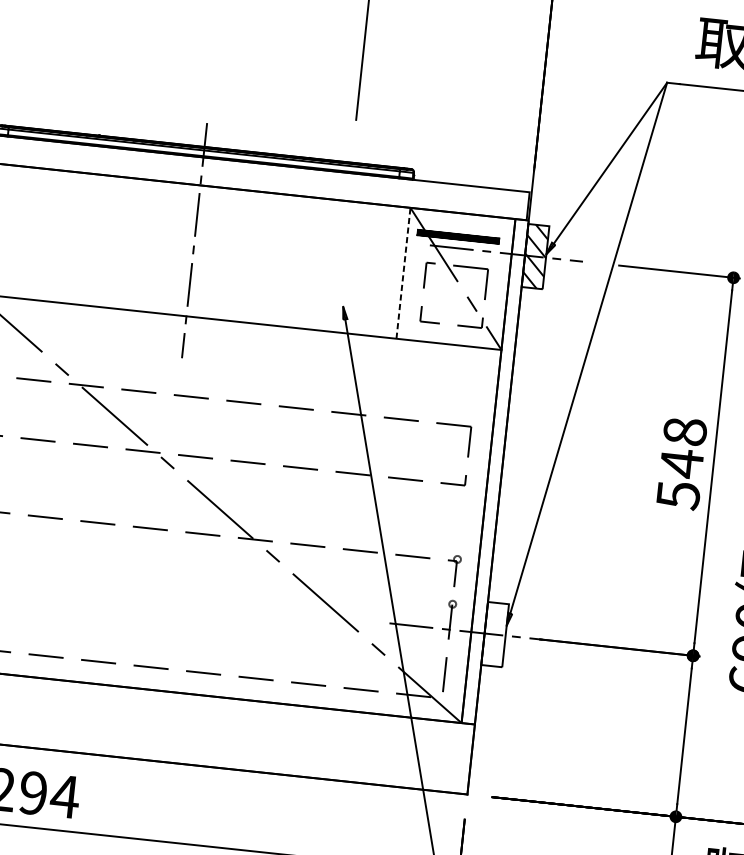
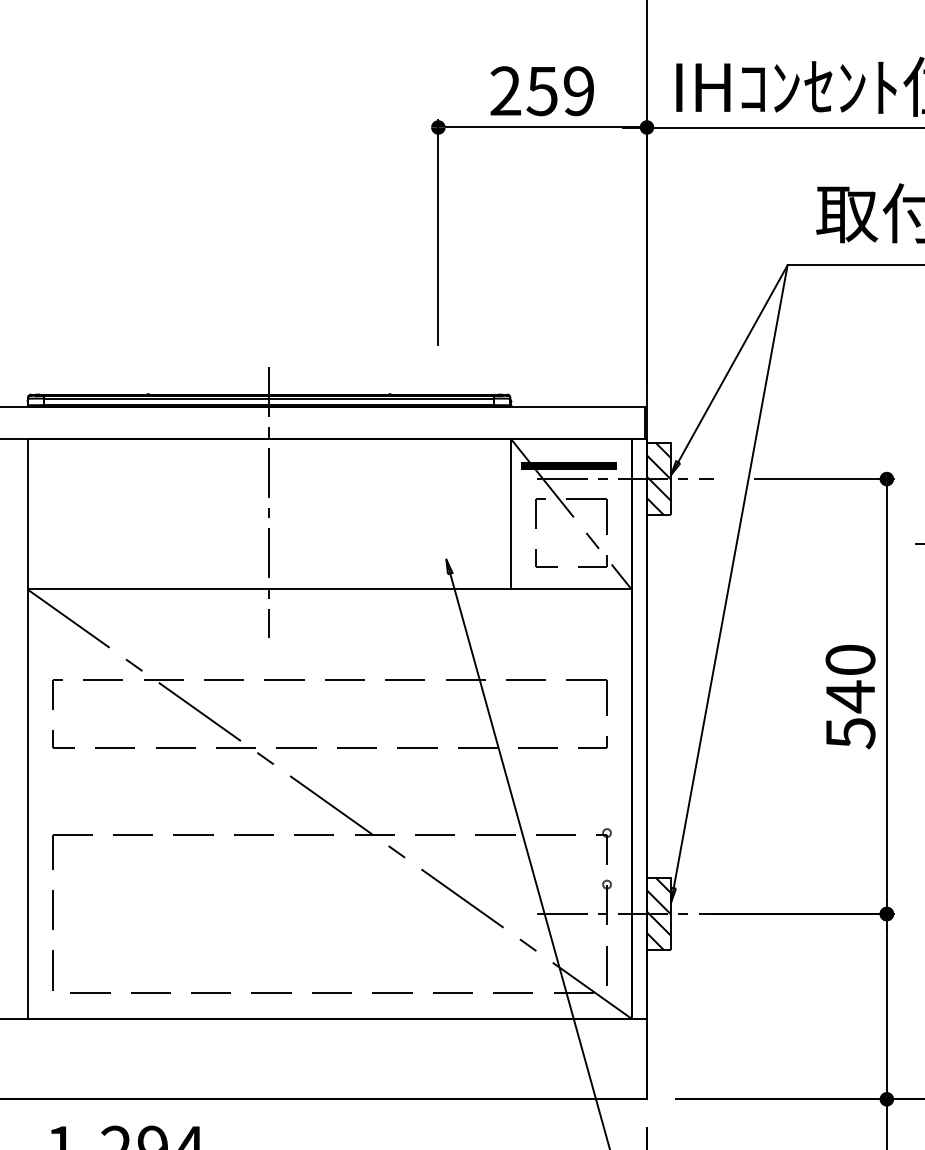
line: (403, 272) -> (510, 513), dashed -> solid
text: (685, 431) -> (850, 659), 548 -> 540
hatch: (494, 634) -> (658, 913), added

